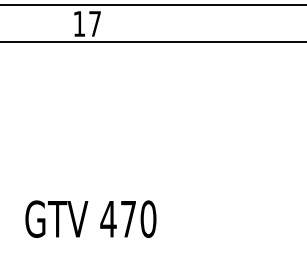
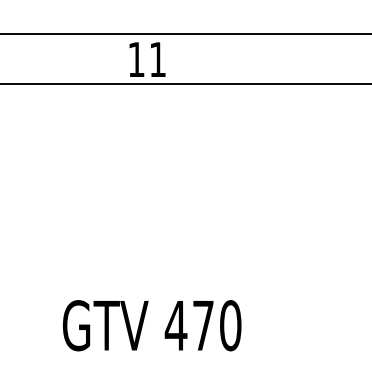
text: (94, 23) -> (157, 59), 17 -> 11

